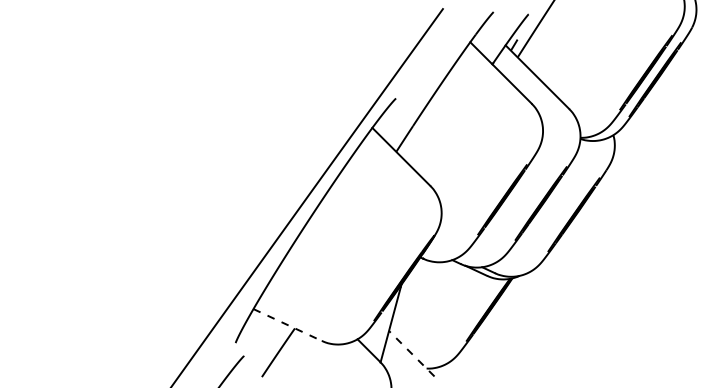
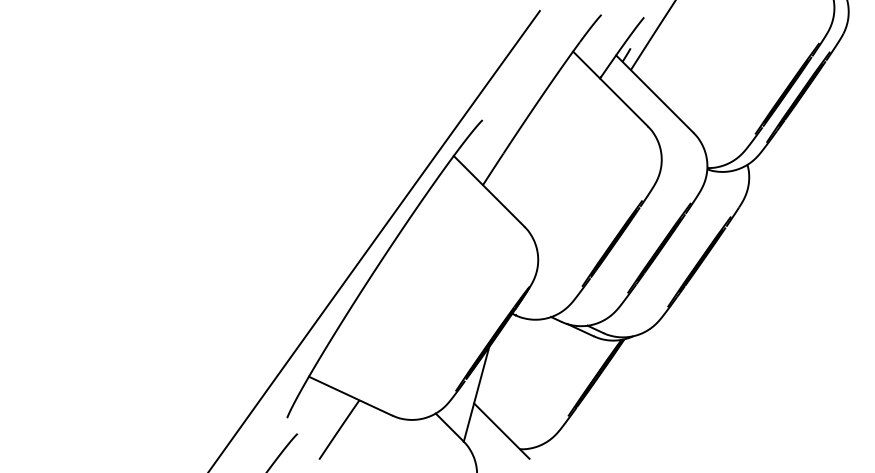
line: (287, 325) -> (350, 396), dashed -> solid
line: (411, 353) -> (501, 430), dashed -> solid

